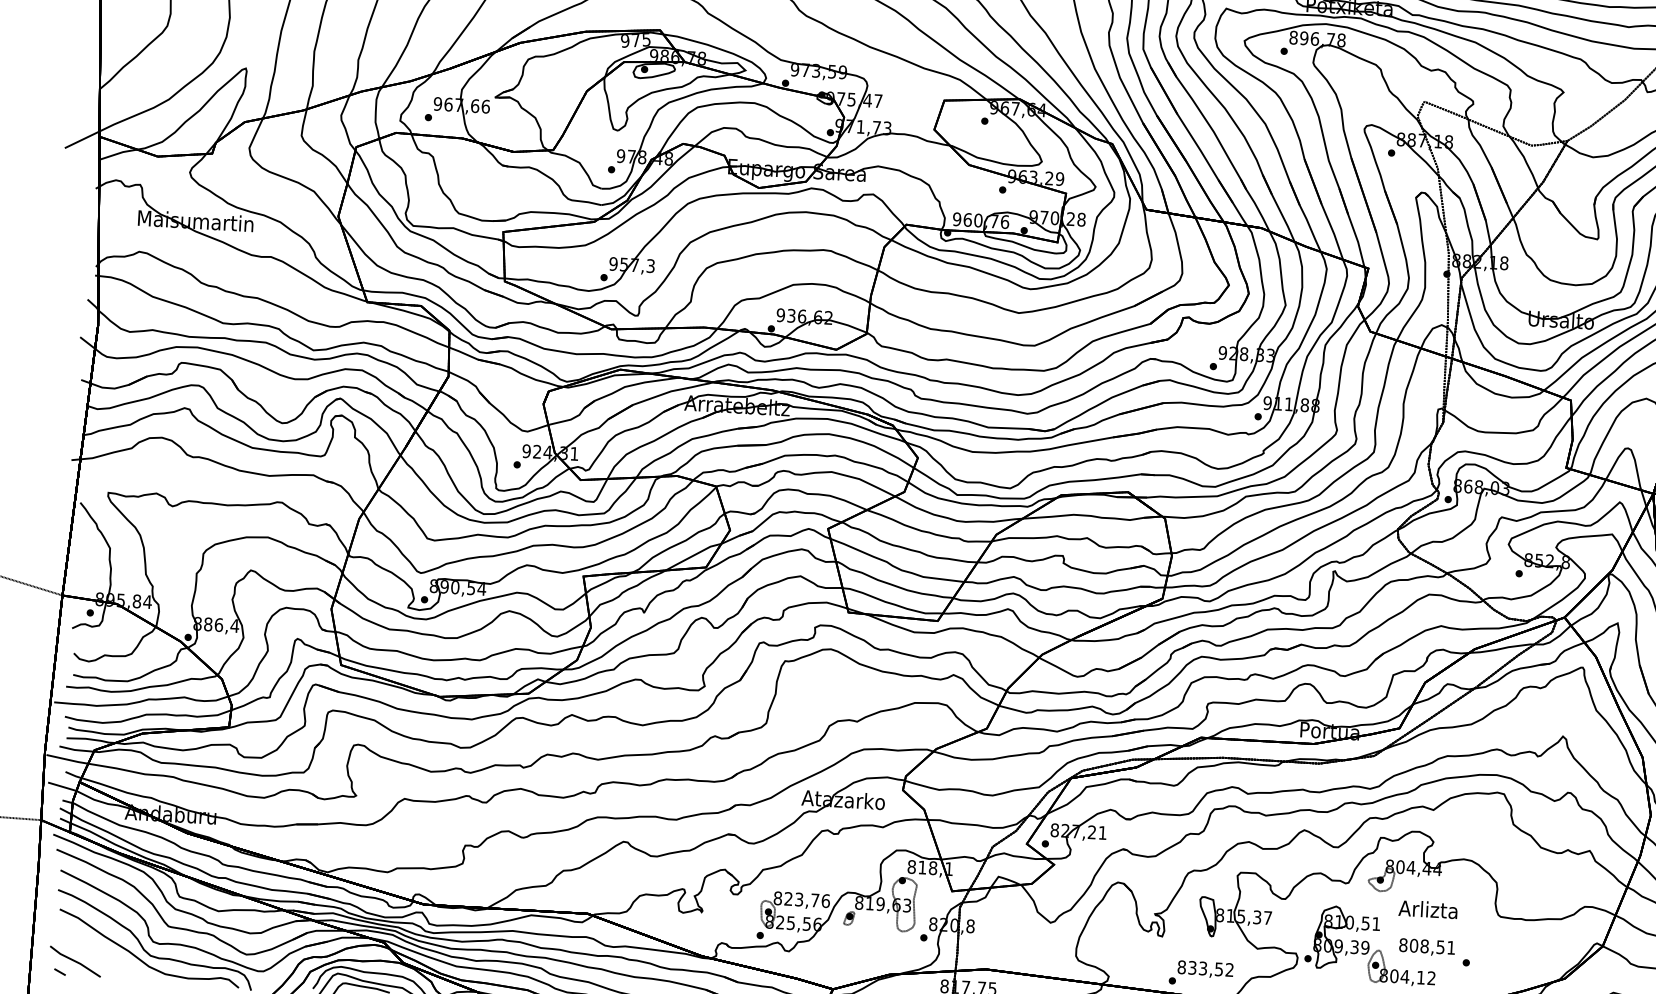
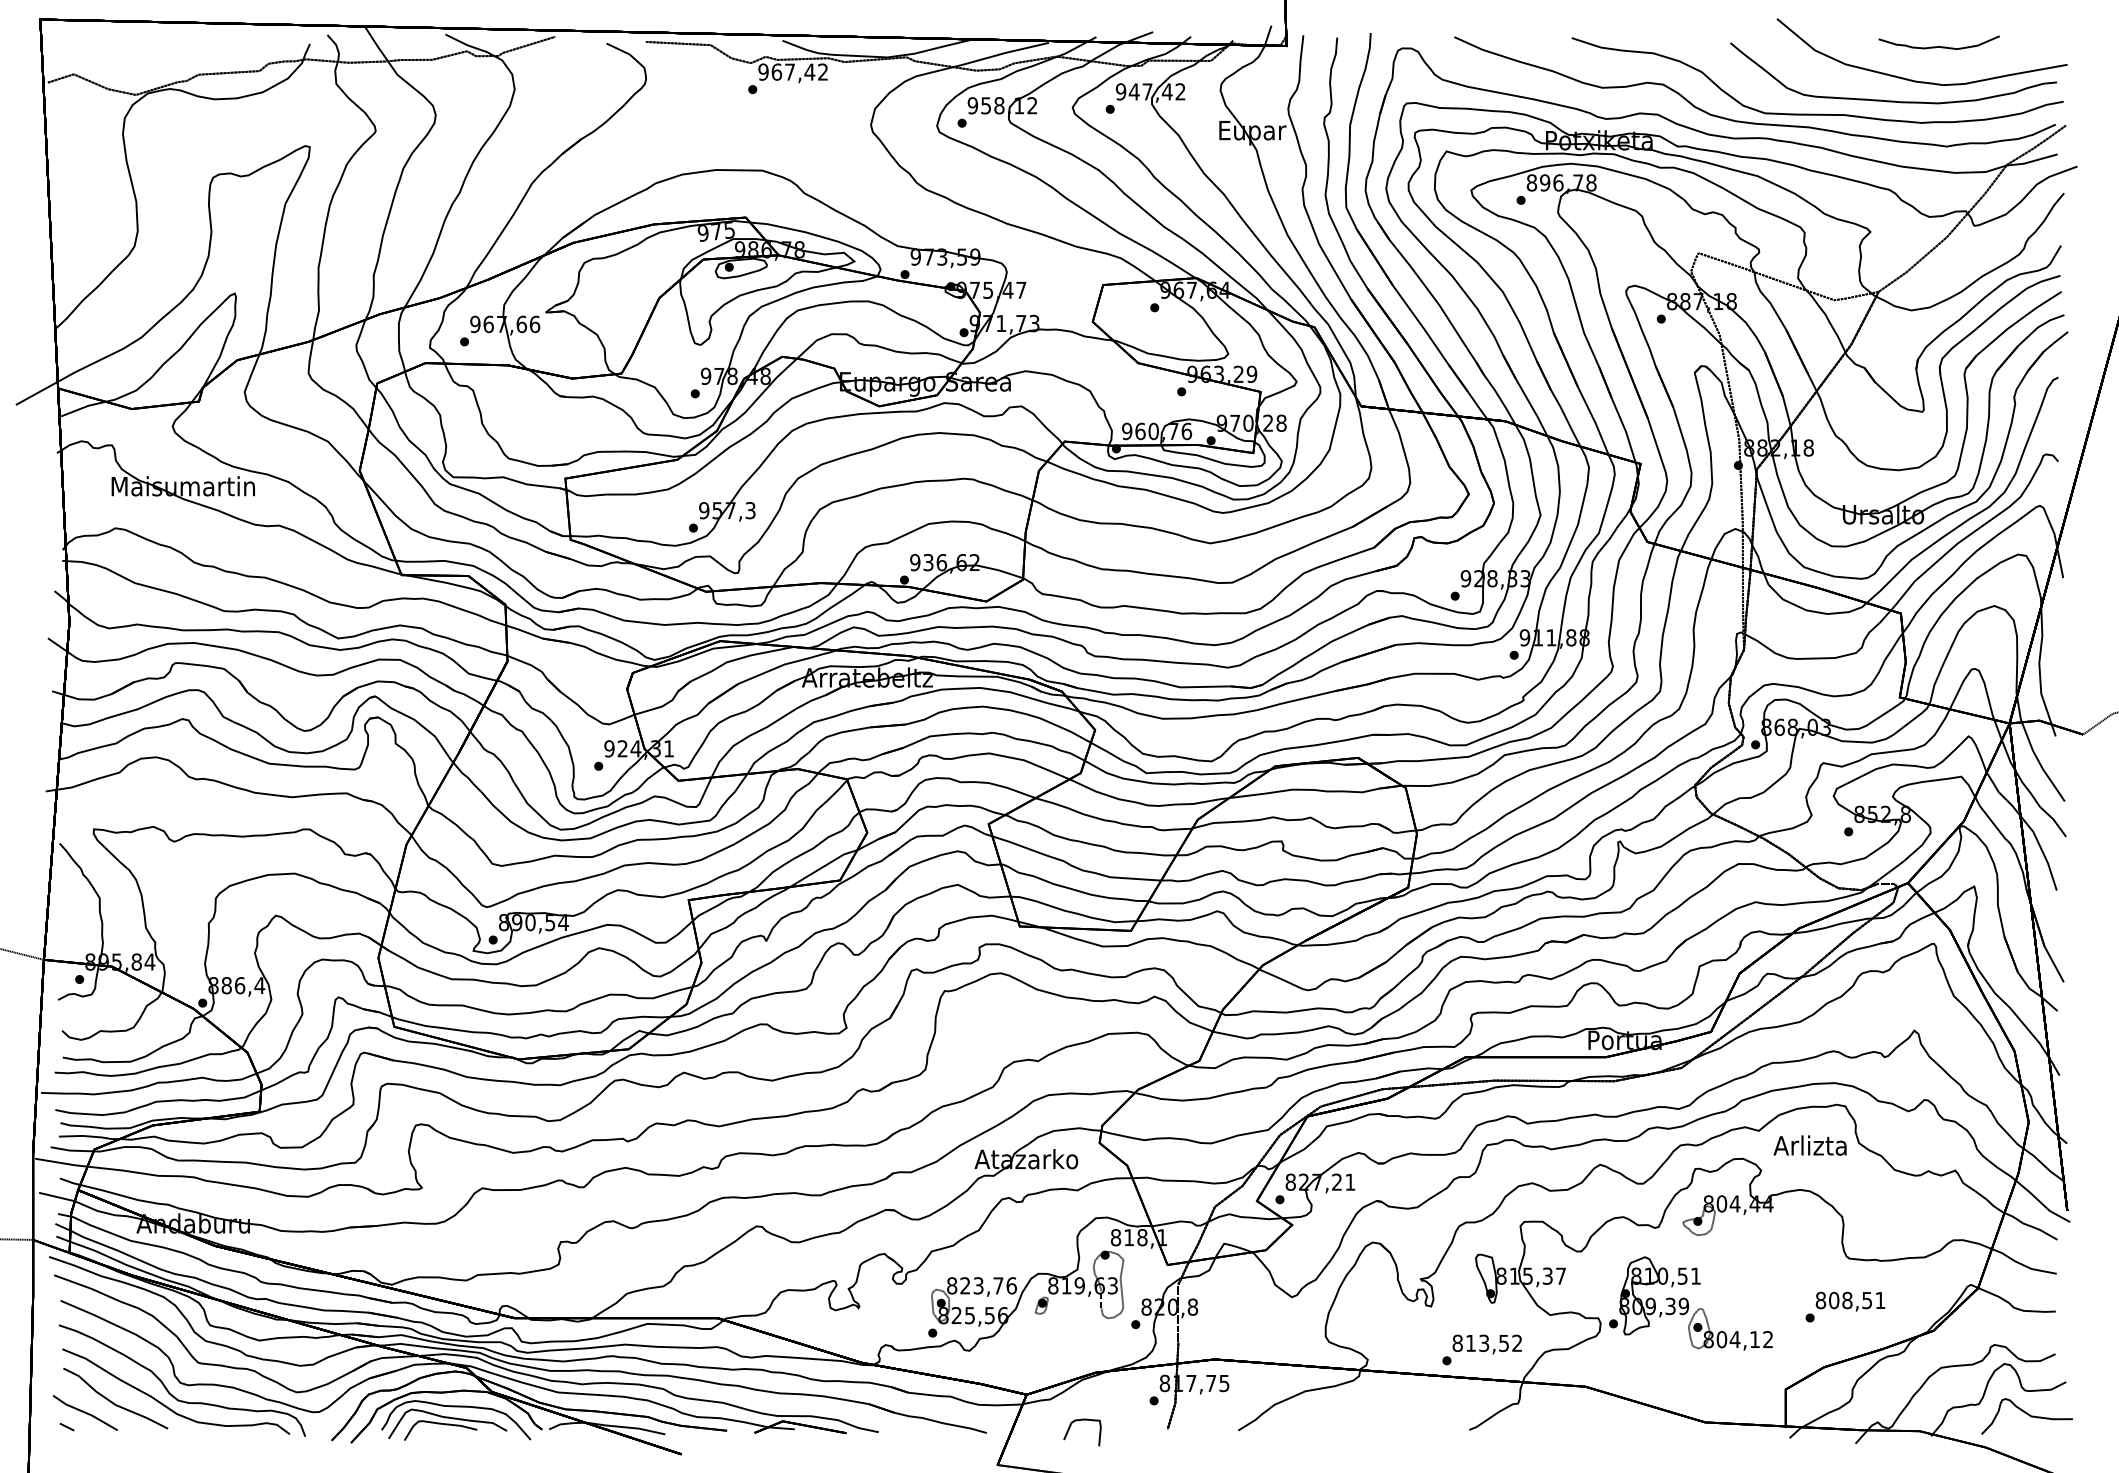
text: (1427, 909) -> (1809, 1145), moved
text: (1427, 947) -> (1850, 1301), moved
curve: (97, 953) -> (112, 1401), added
text: (1192, 967) -> (1470, 1342), 833,52 -> 813,52

